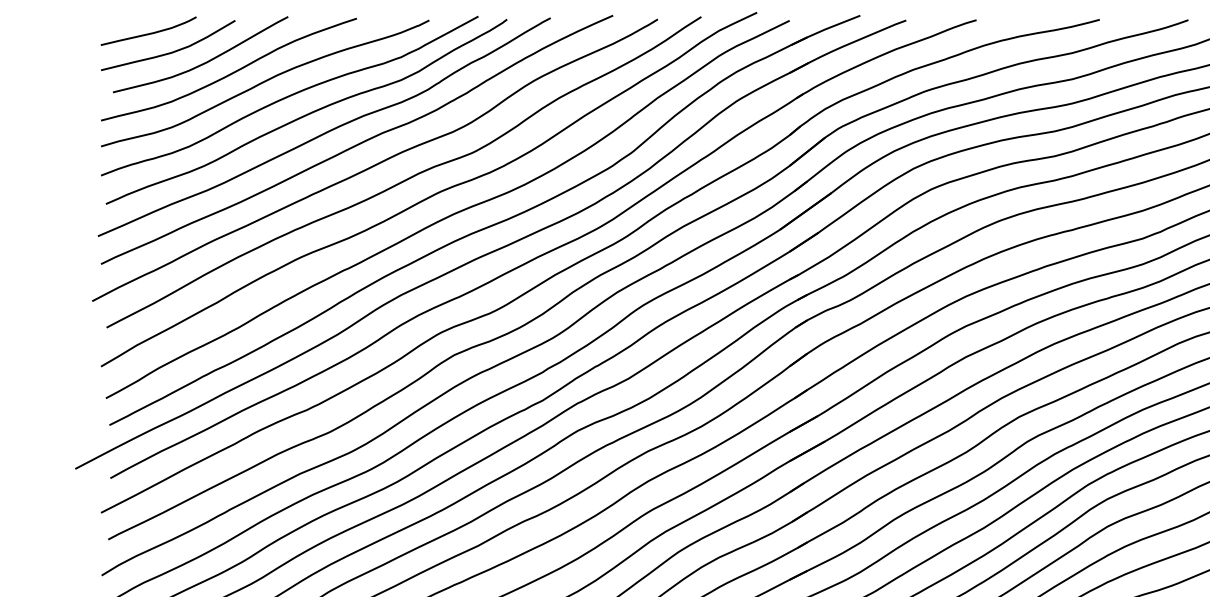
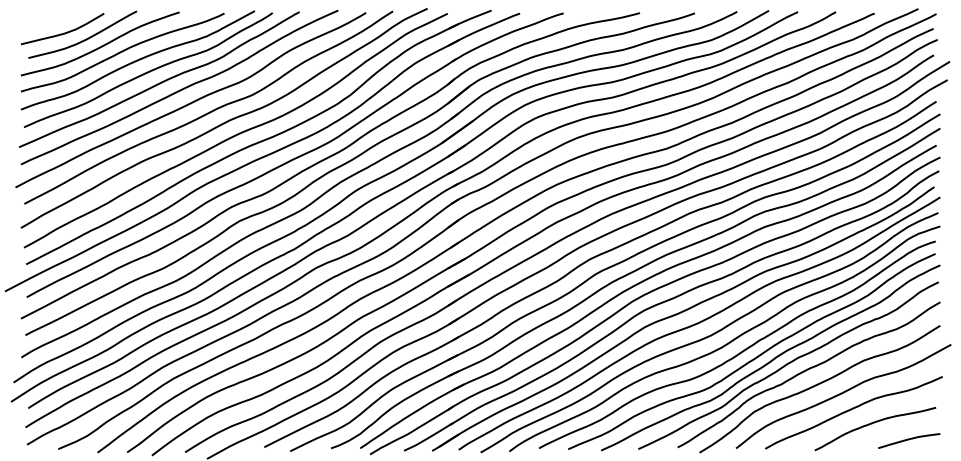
curve: (150, 31) -> (51, 20), removed

